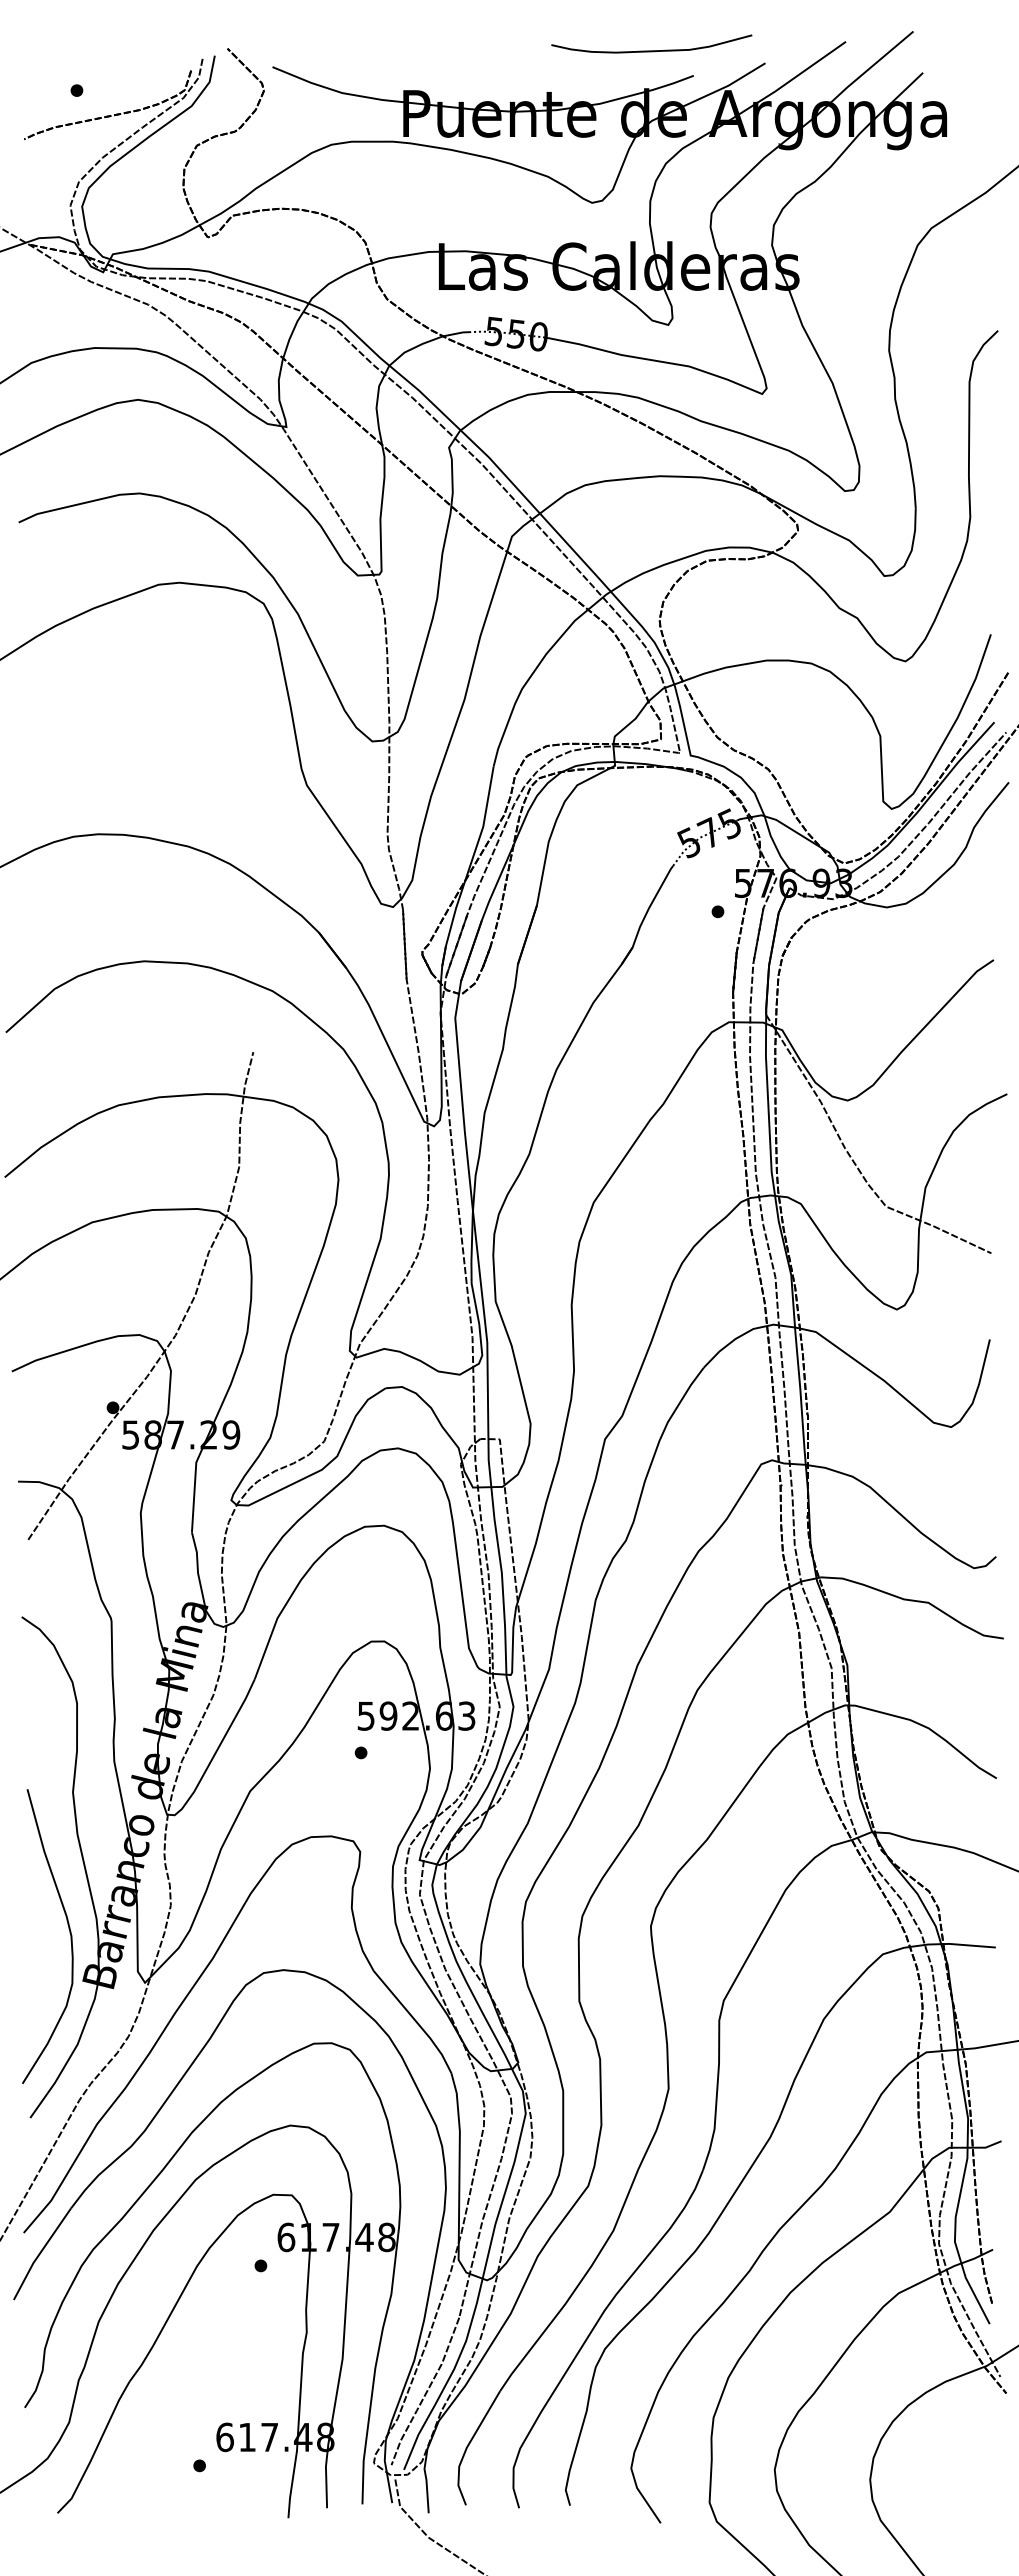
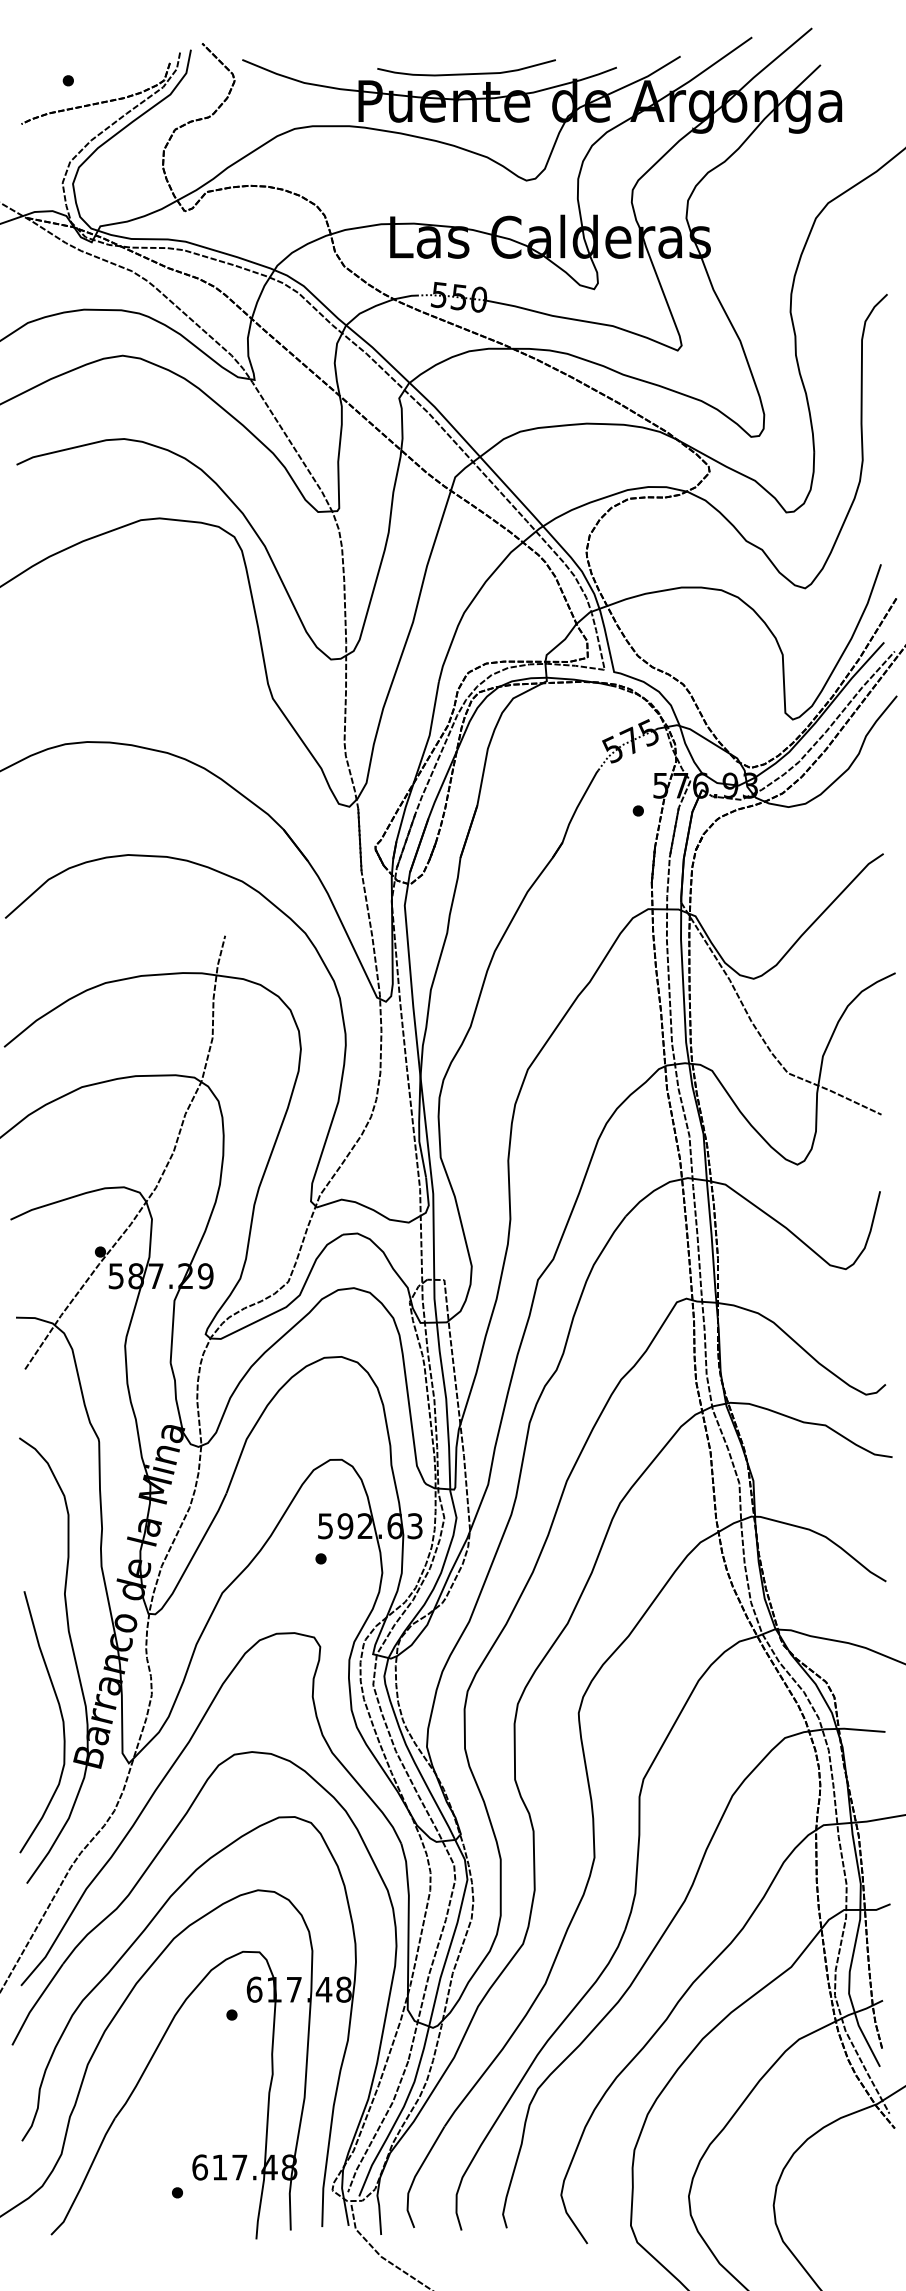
curve: (651, 50) -> (466, 73), moved

